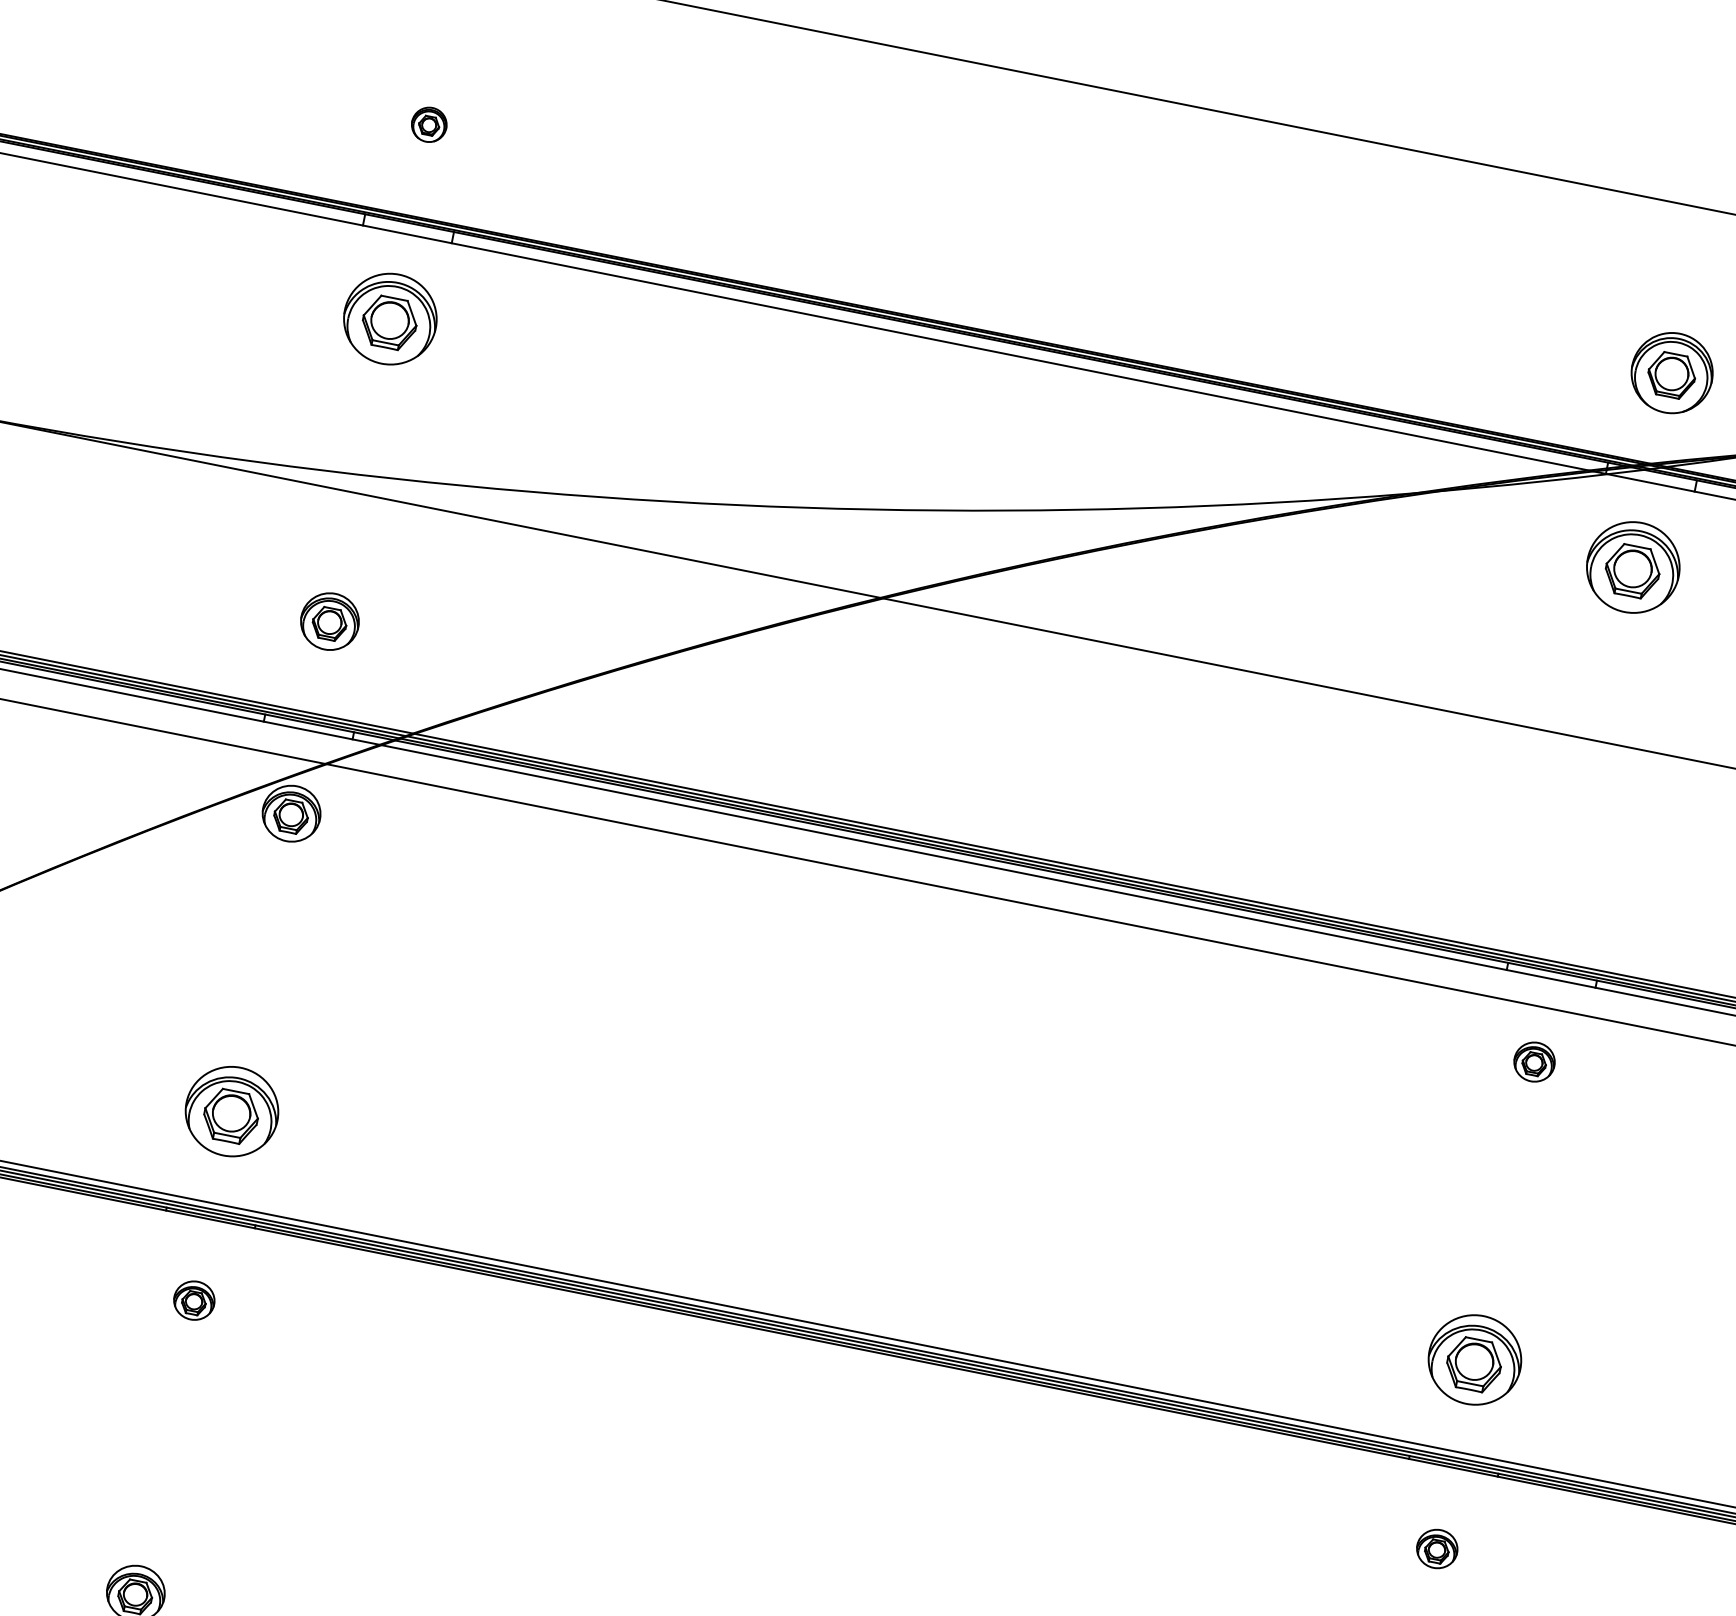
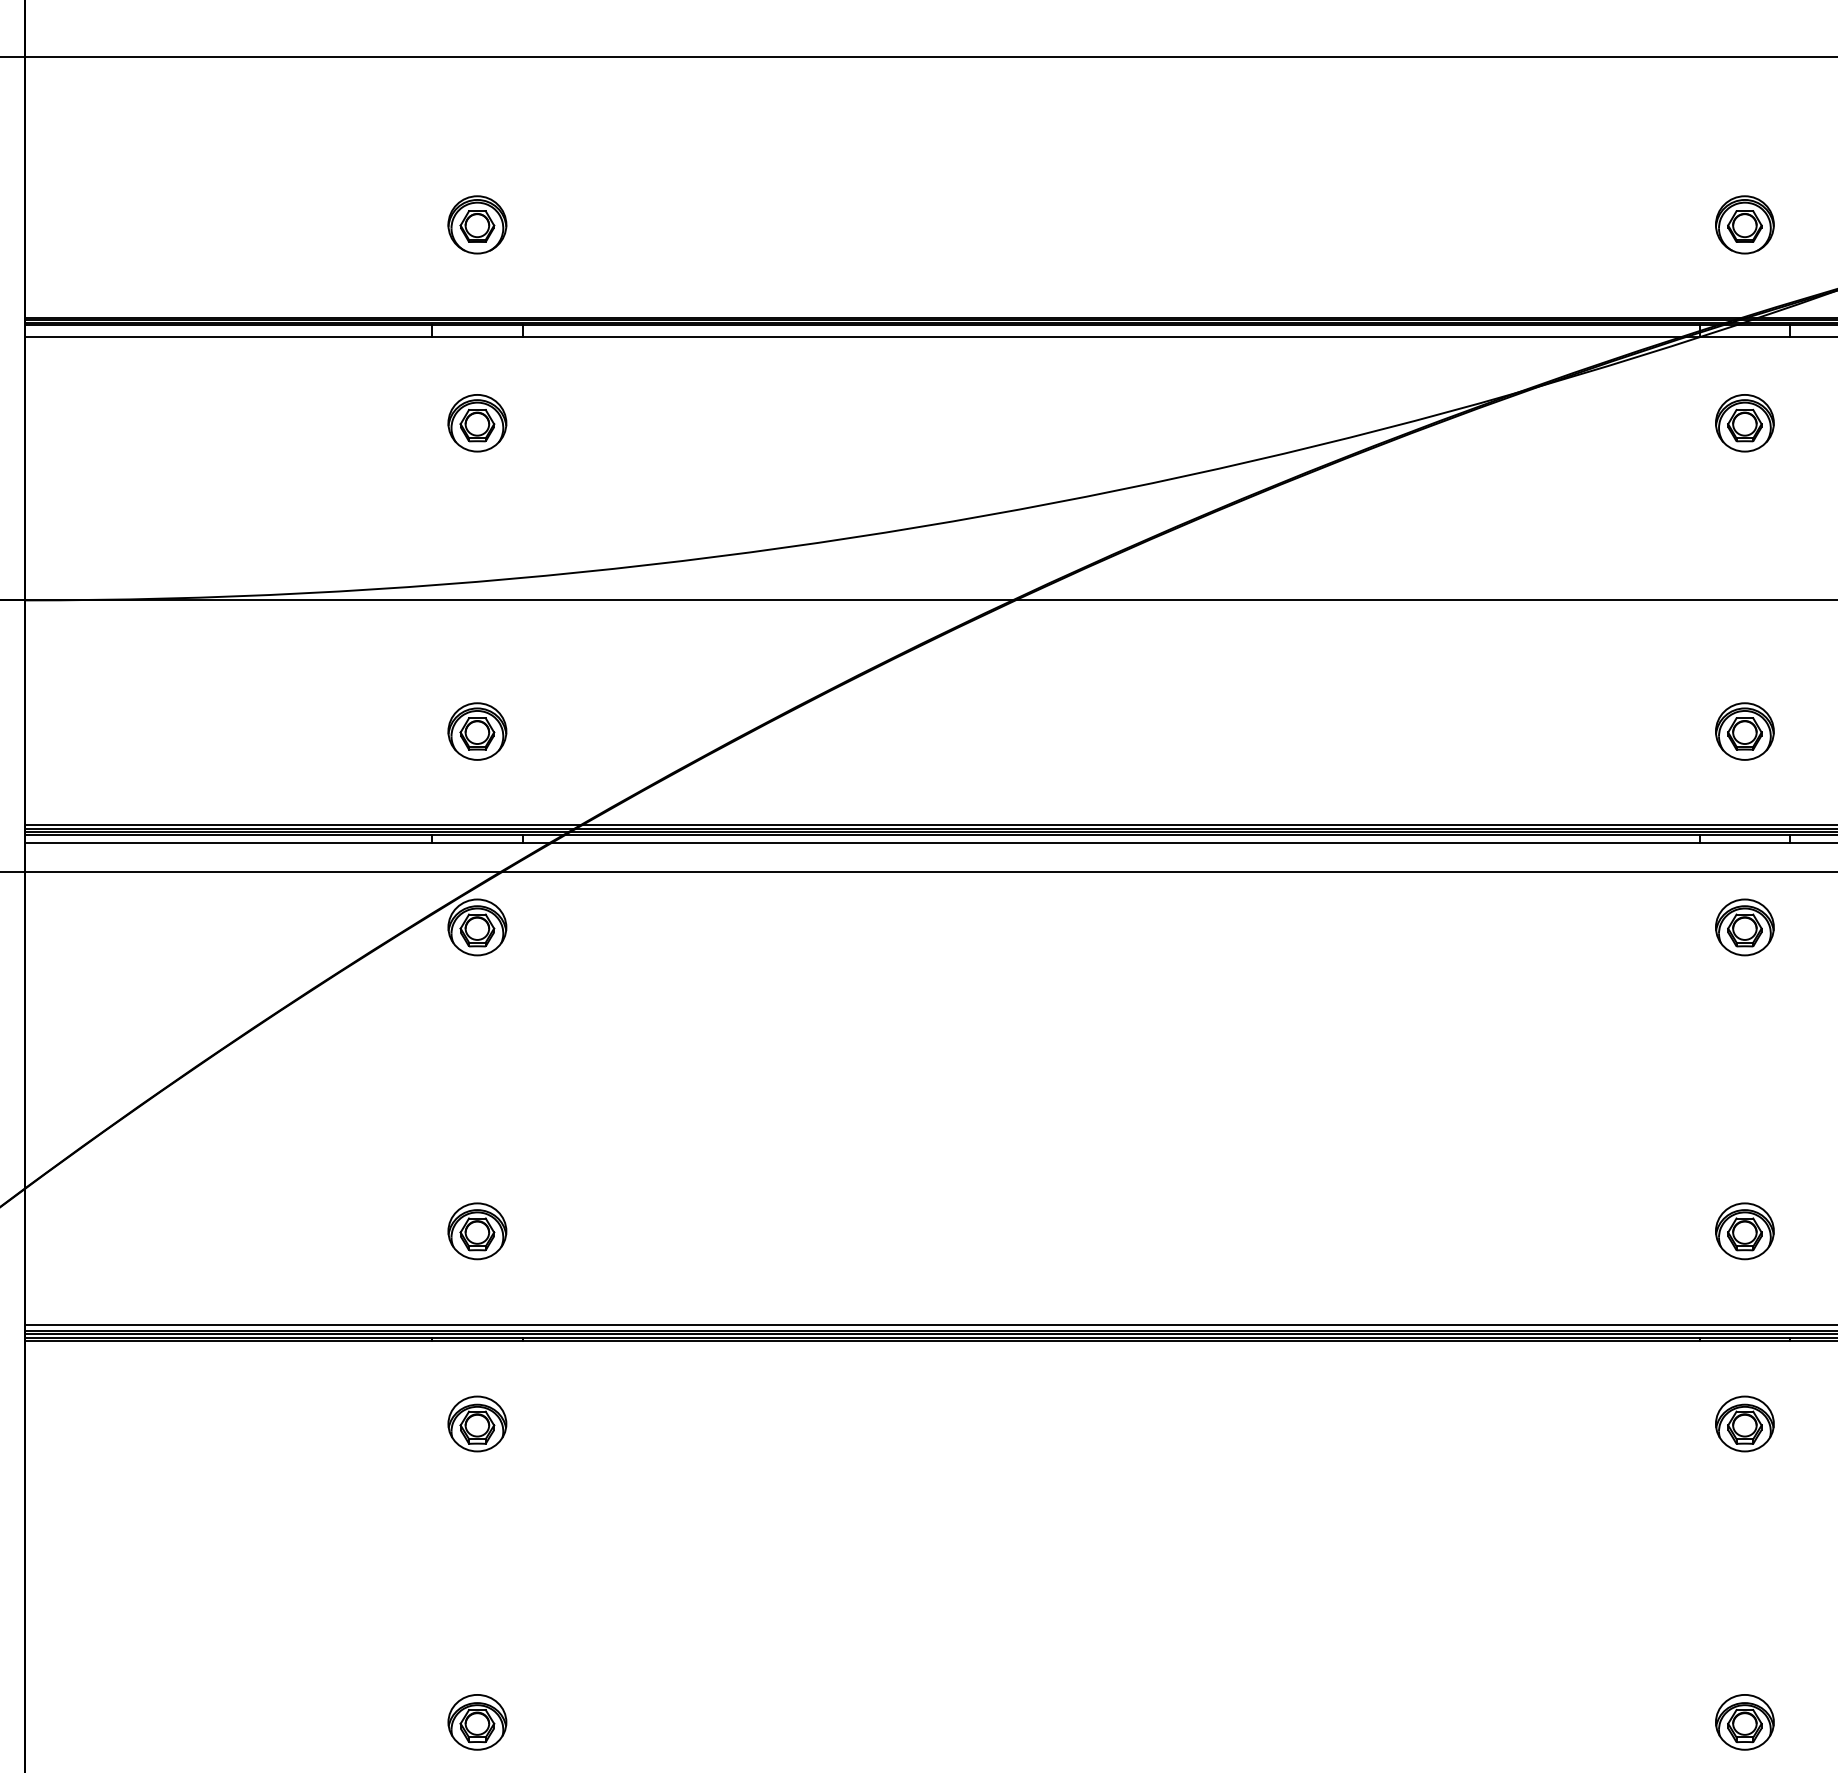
part: (429, 124) -> (477, 224), size x1.67
part: (390, 319) -> (477, 423), size x0.62
part: (1671, 372) -> (1744, 224), size x0.71
part: (1632, 567) -> (1744, 423), size x0.62
part: (1572, 869) -> (1744, 731), added
part: (1534, 1062) -> (1744, 927), size x1.43
part: (232, 1111) -> (477, 1231), size x0.62
part: (194, 1300) -> (477, 1423), size x1.43
part: (1474, 1360) -> (1744, 1231), size x0.62
part: (1436, 1548) -> (1744, 1423), size x1.43

